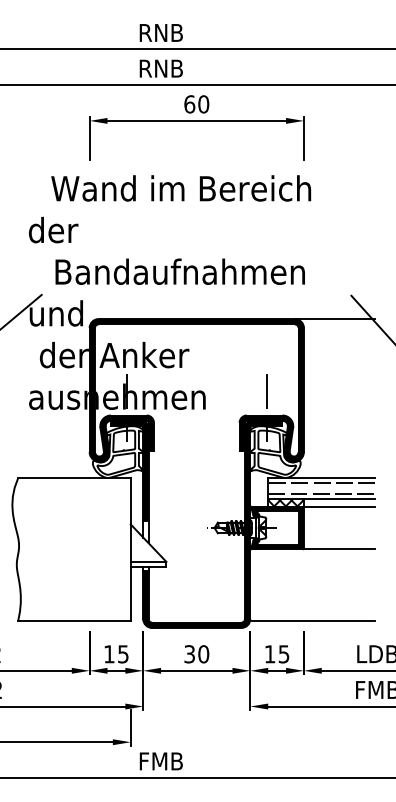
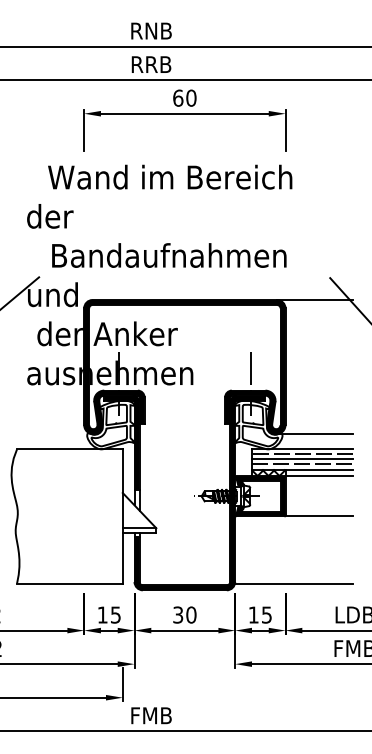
text: (160, 68) -> (150, 64), RNB -> RRB
line: (334, 461) -> (314, 433), added
line: (321, 488) -> (302, 459), added

